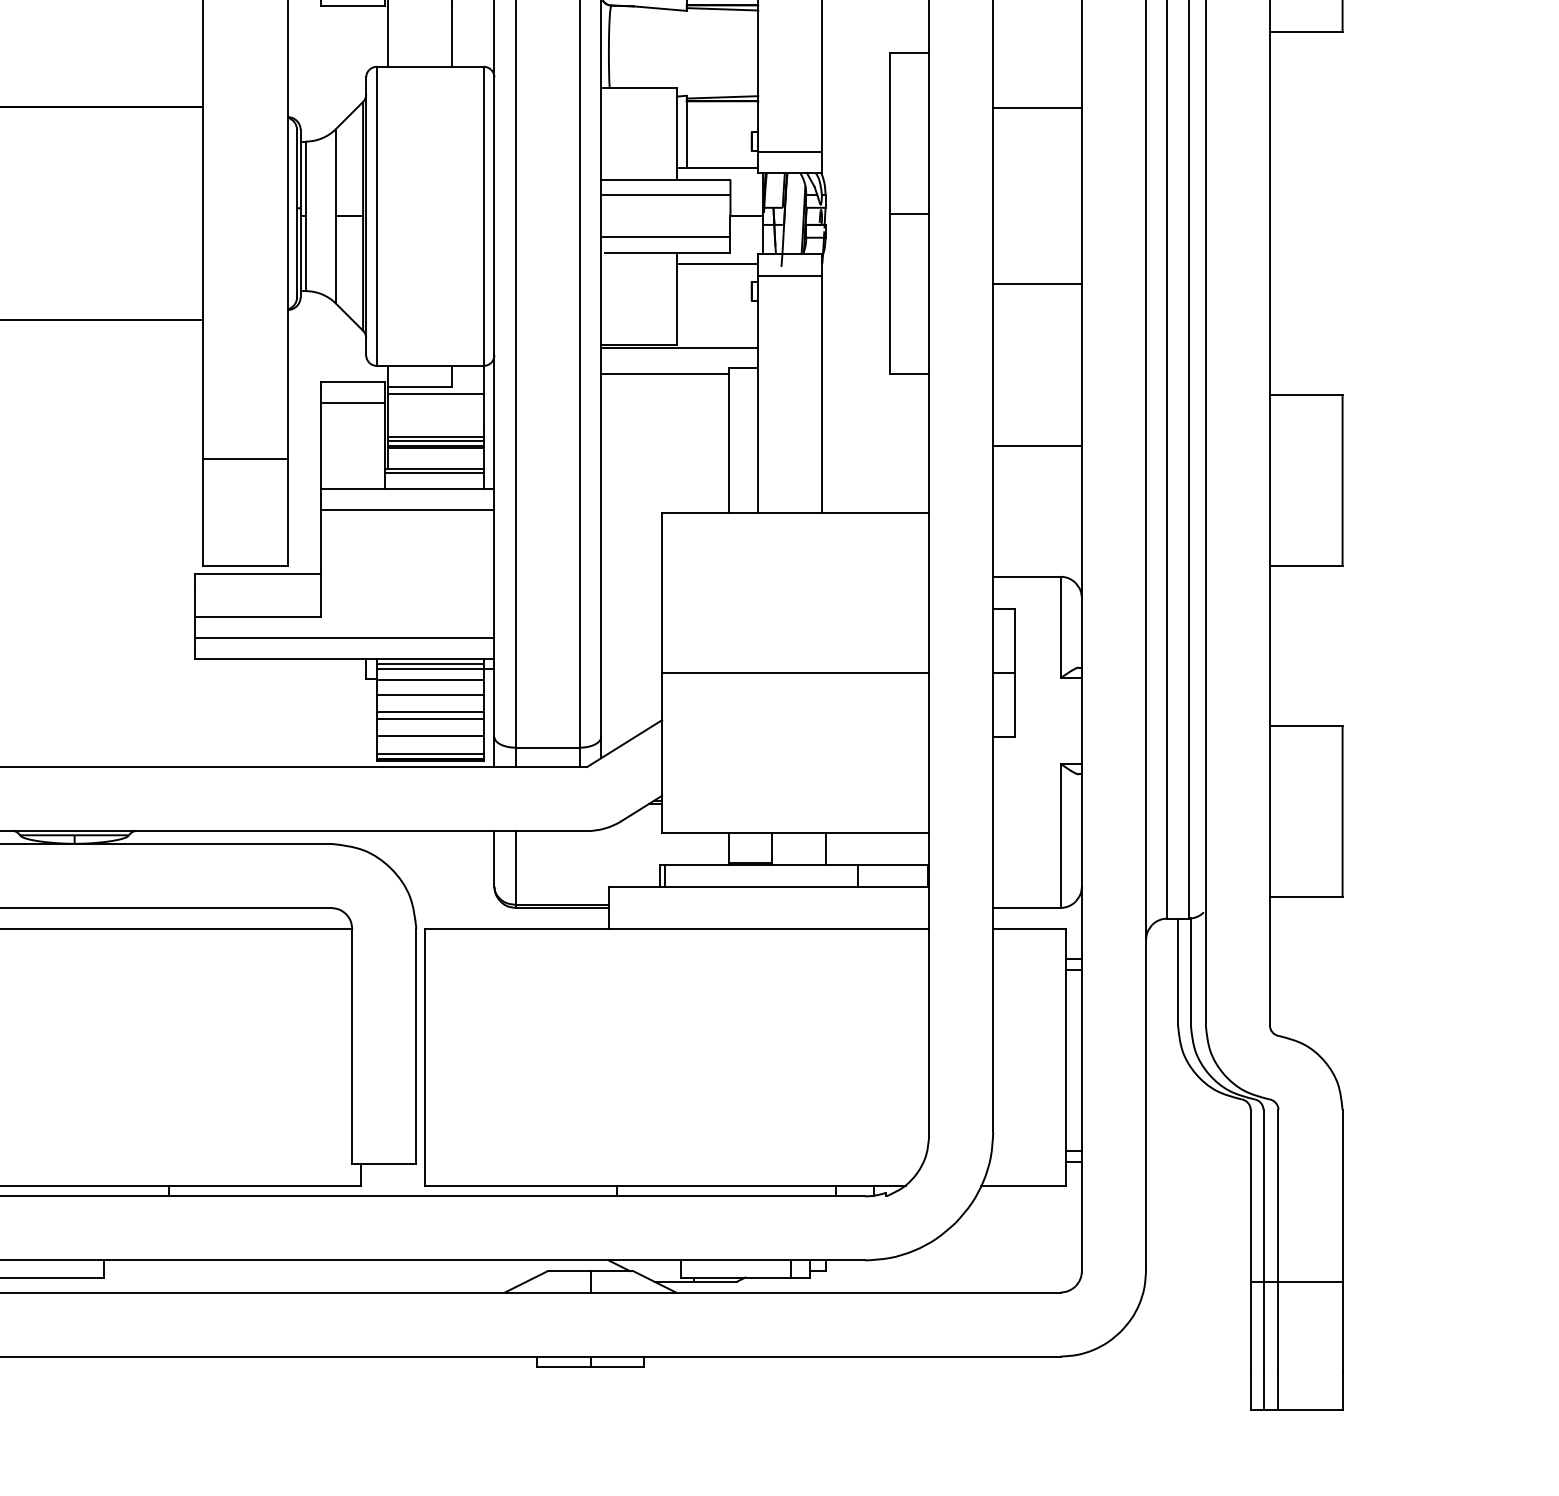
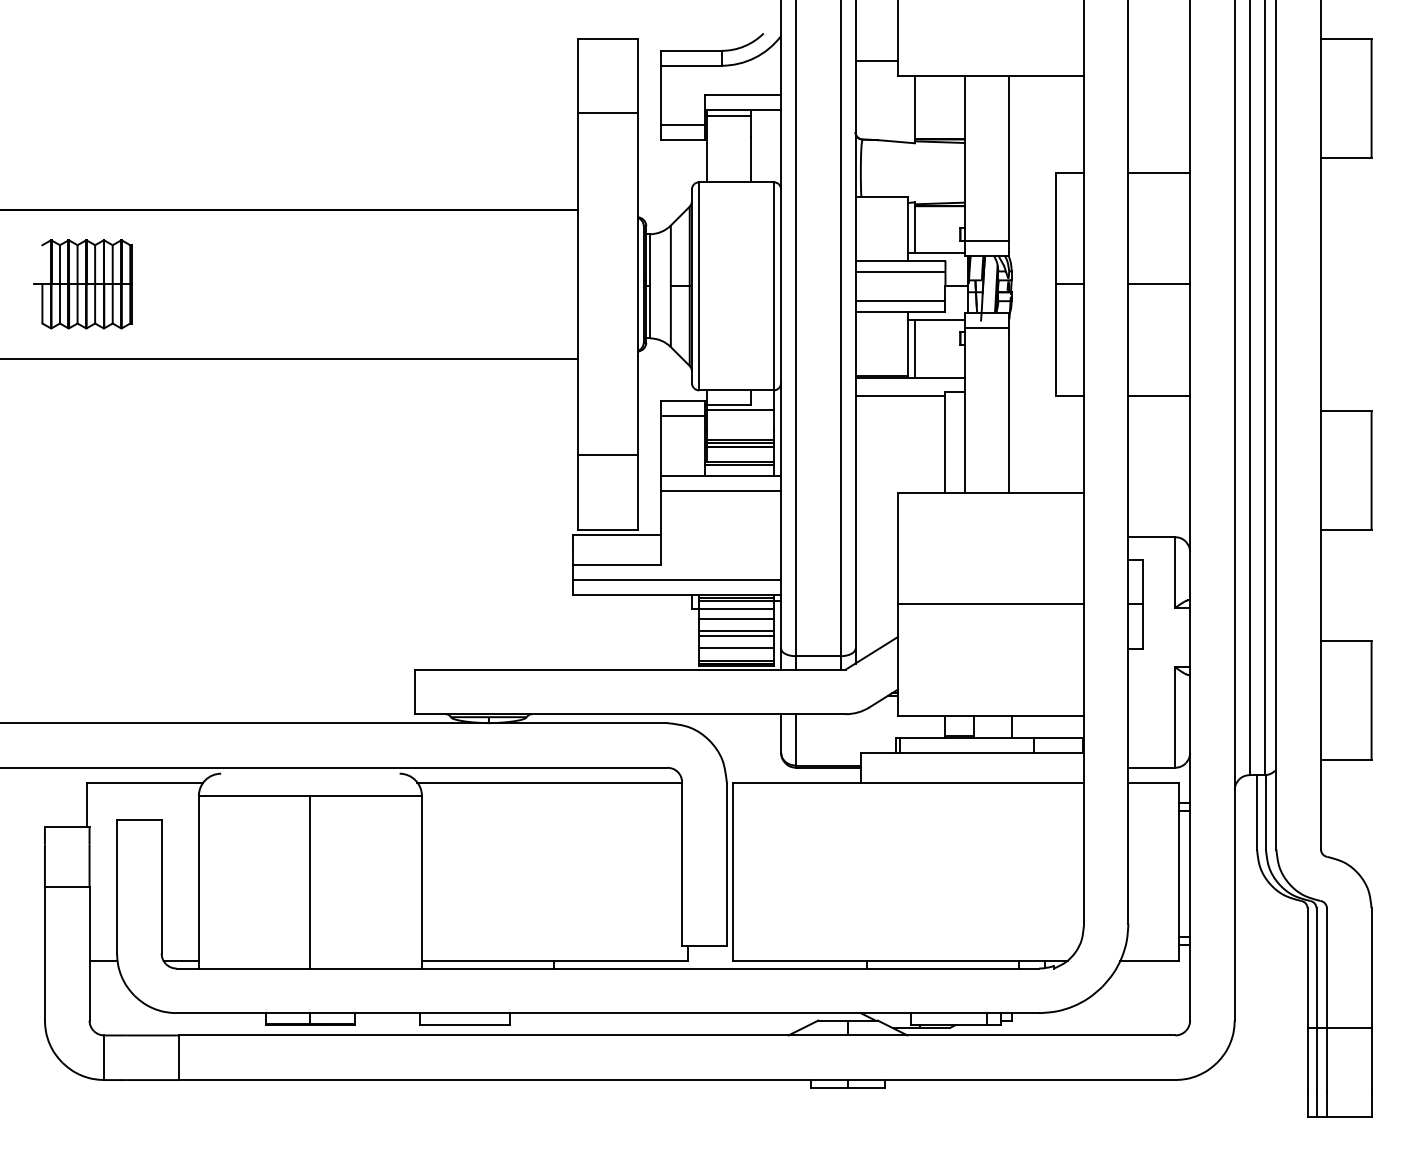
line: (1037, 107) -> (1159, 172), moved
line: (1037, 284) -> (1159, 284), moved
line: (685, 305) -> (914, 348), added
line: (1037, 445) -> (1159, 395), moved

